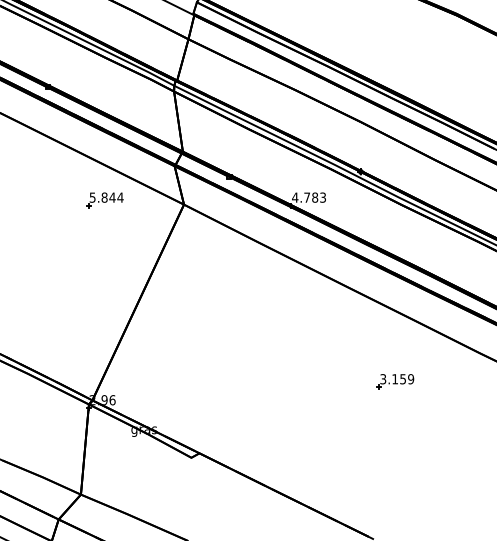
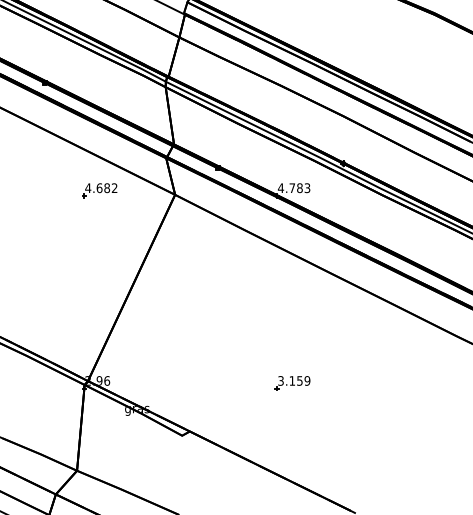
text: (106, 197) -> (101, 188), 5.844 -> 4.682
part: (395, 381) -> (292, 383), moved

